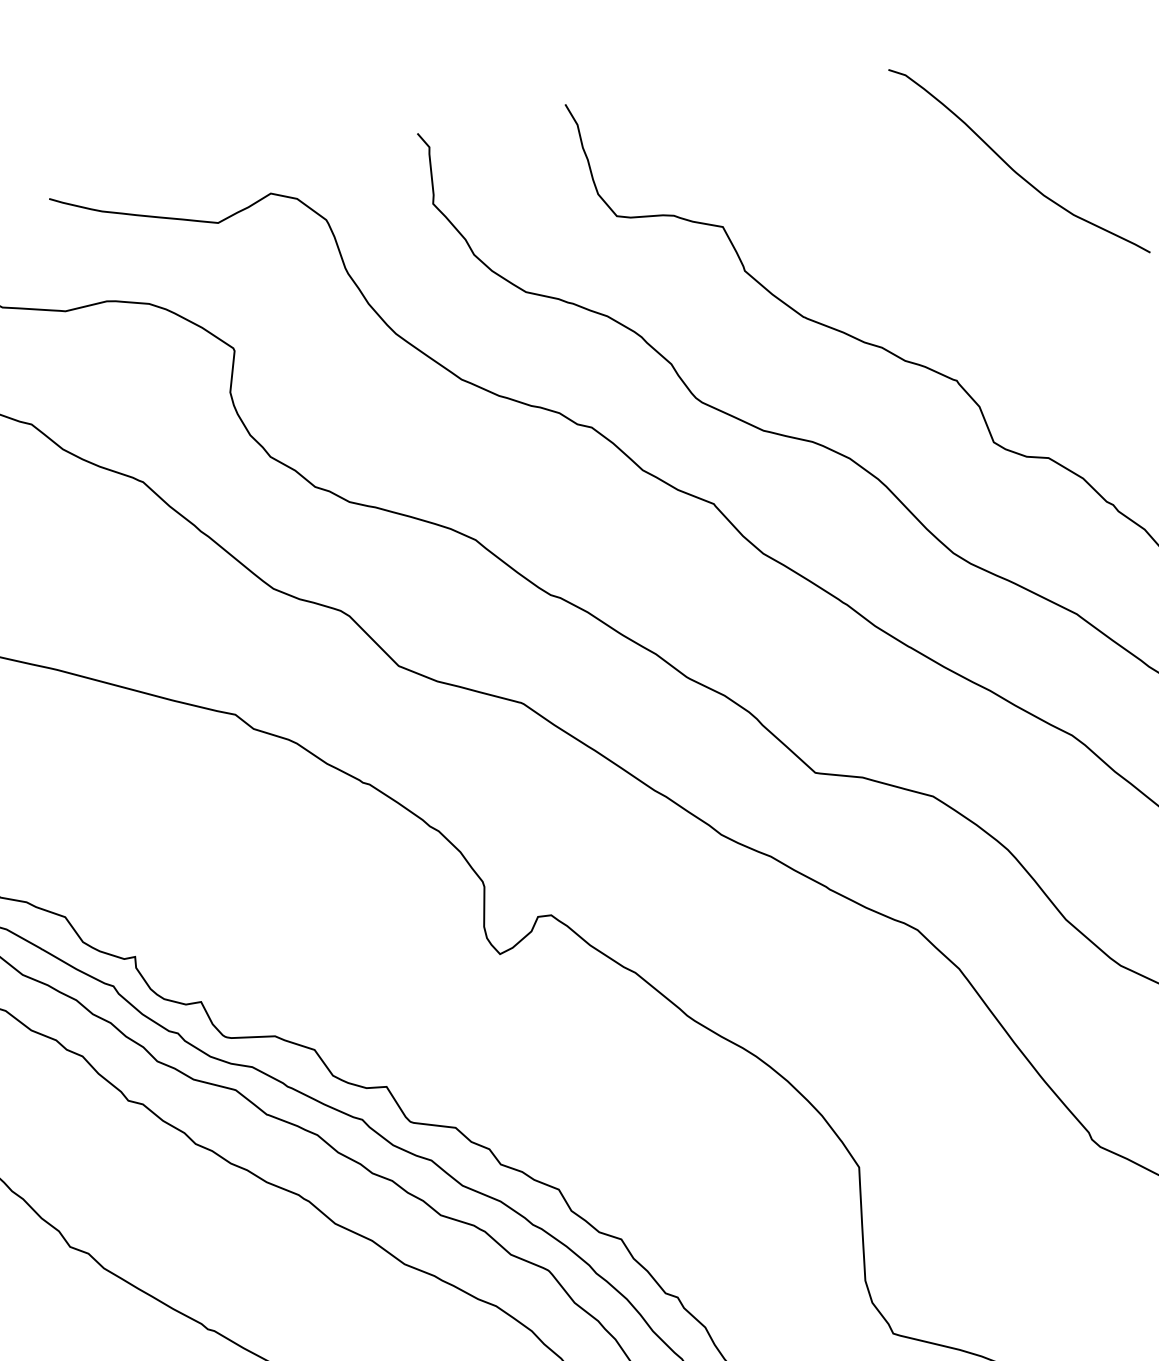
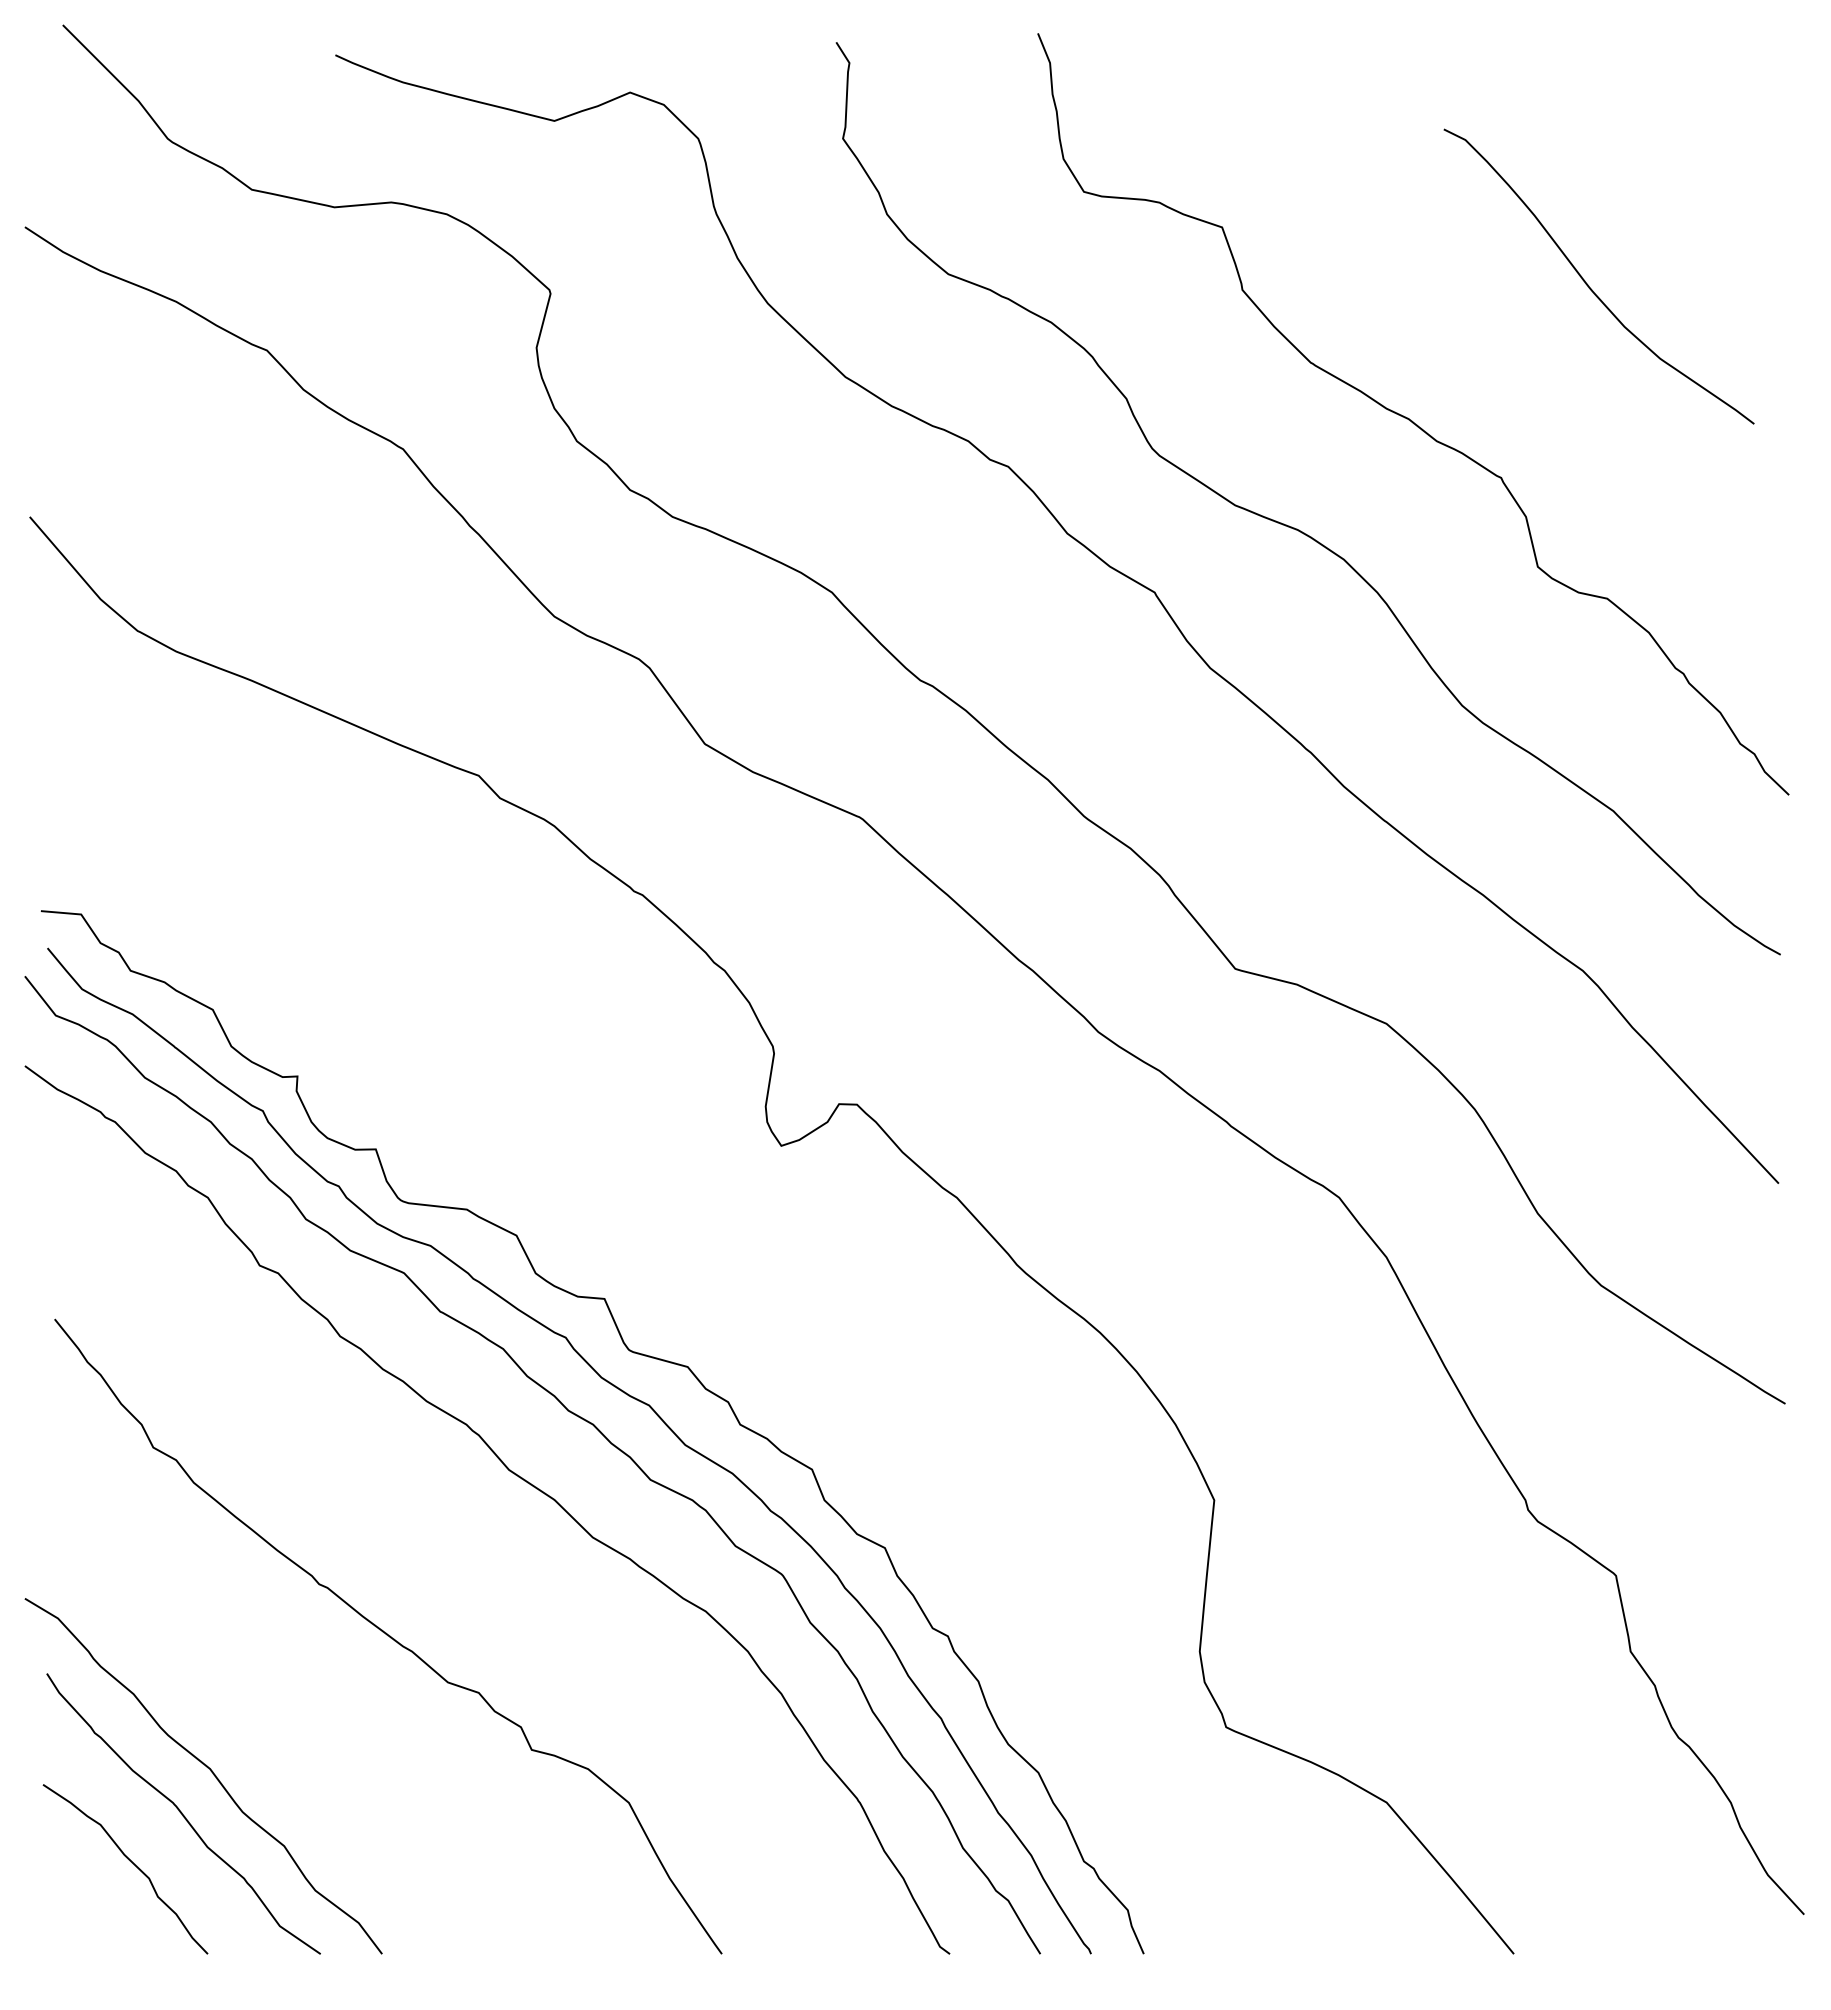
curve: (1012, 168) -> (1588, 284), moved

